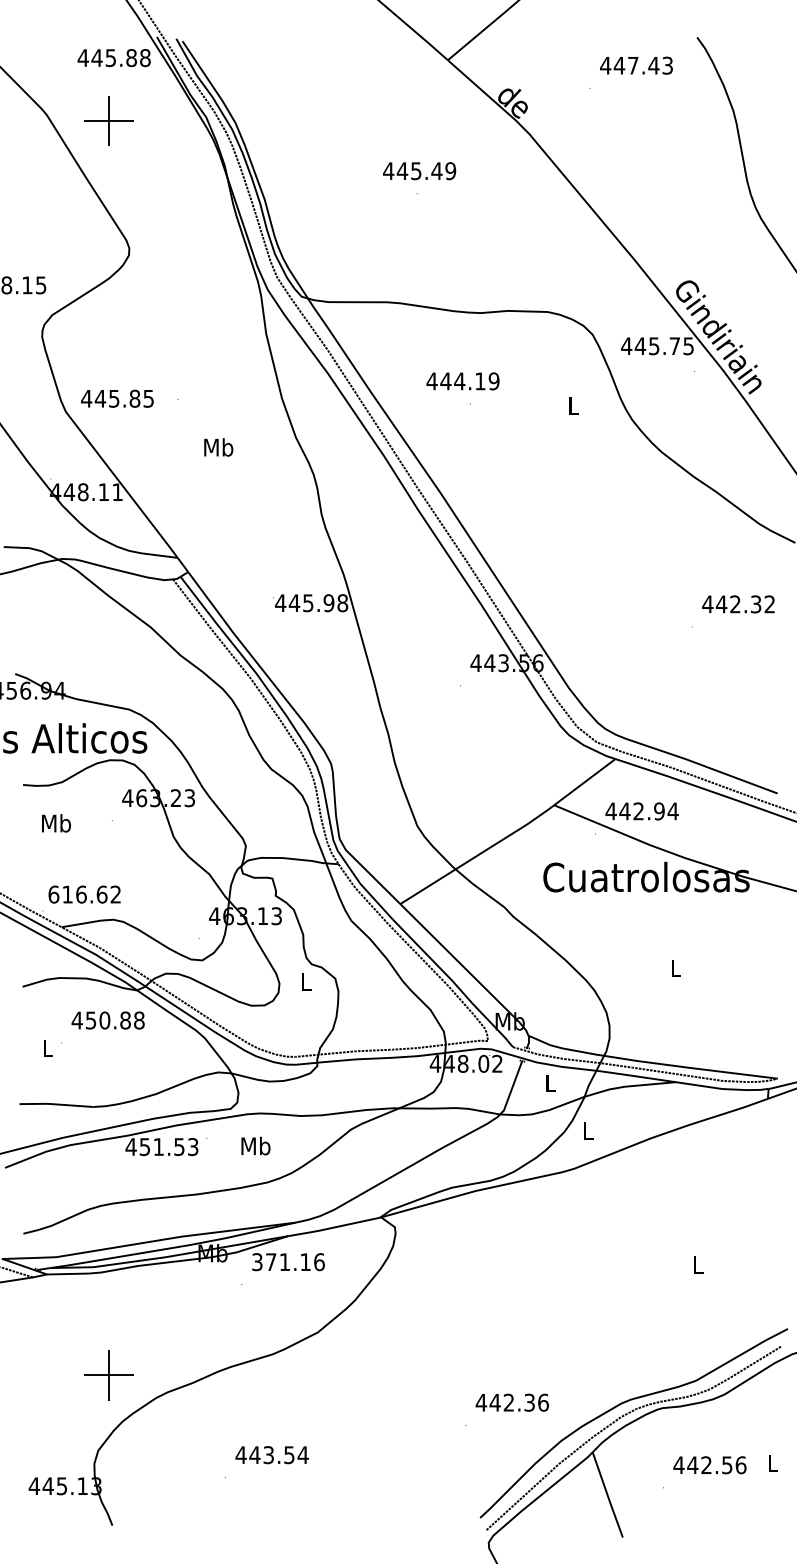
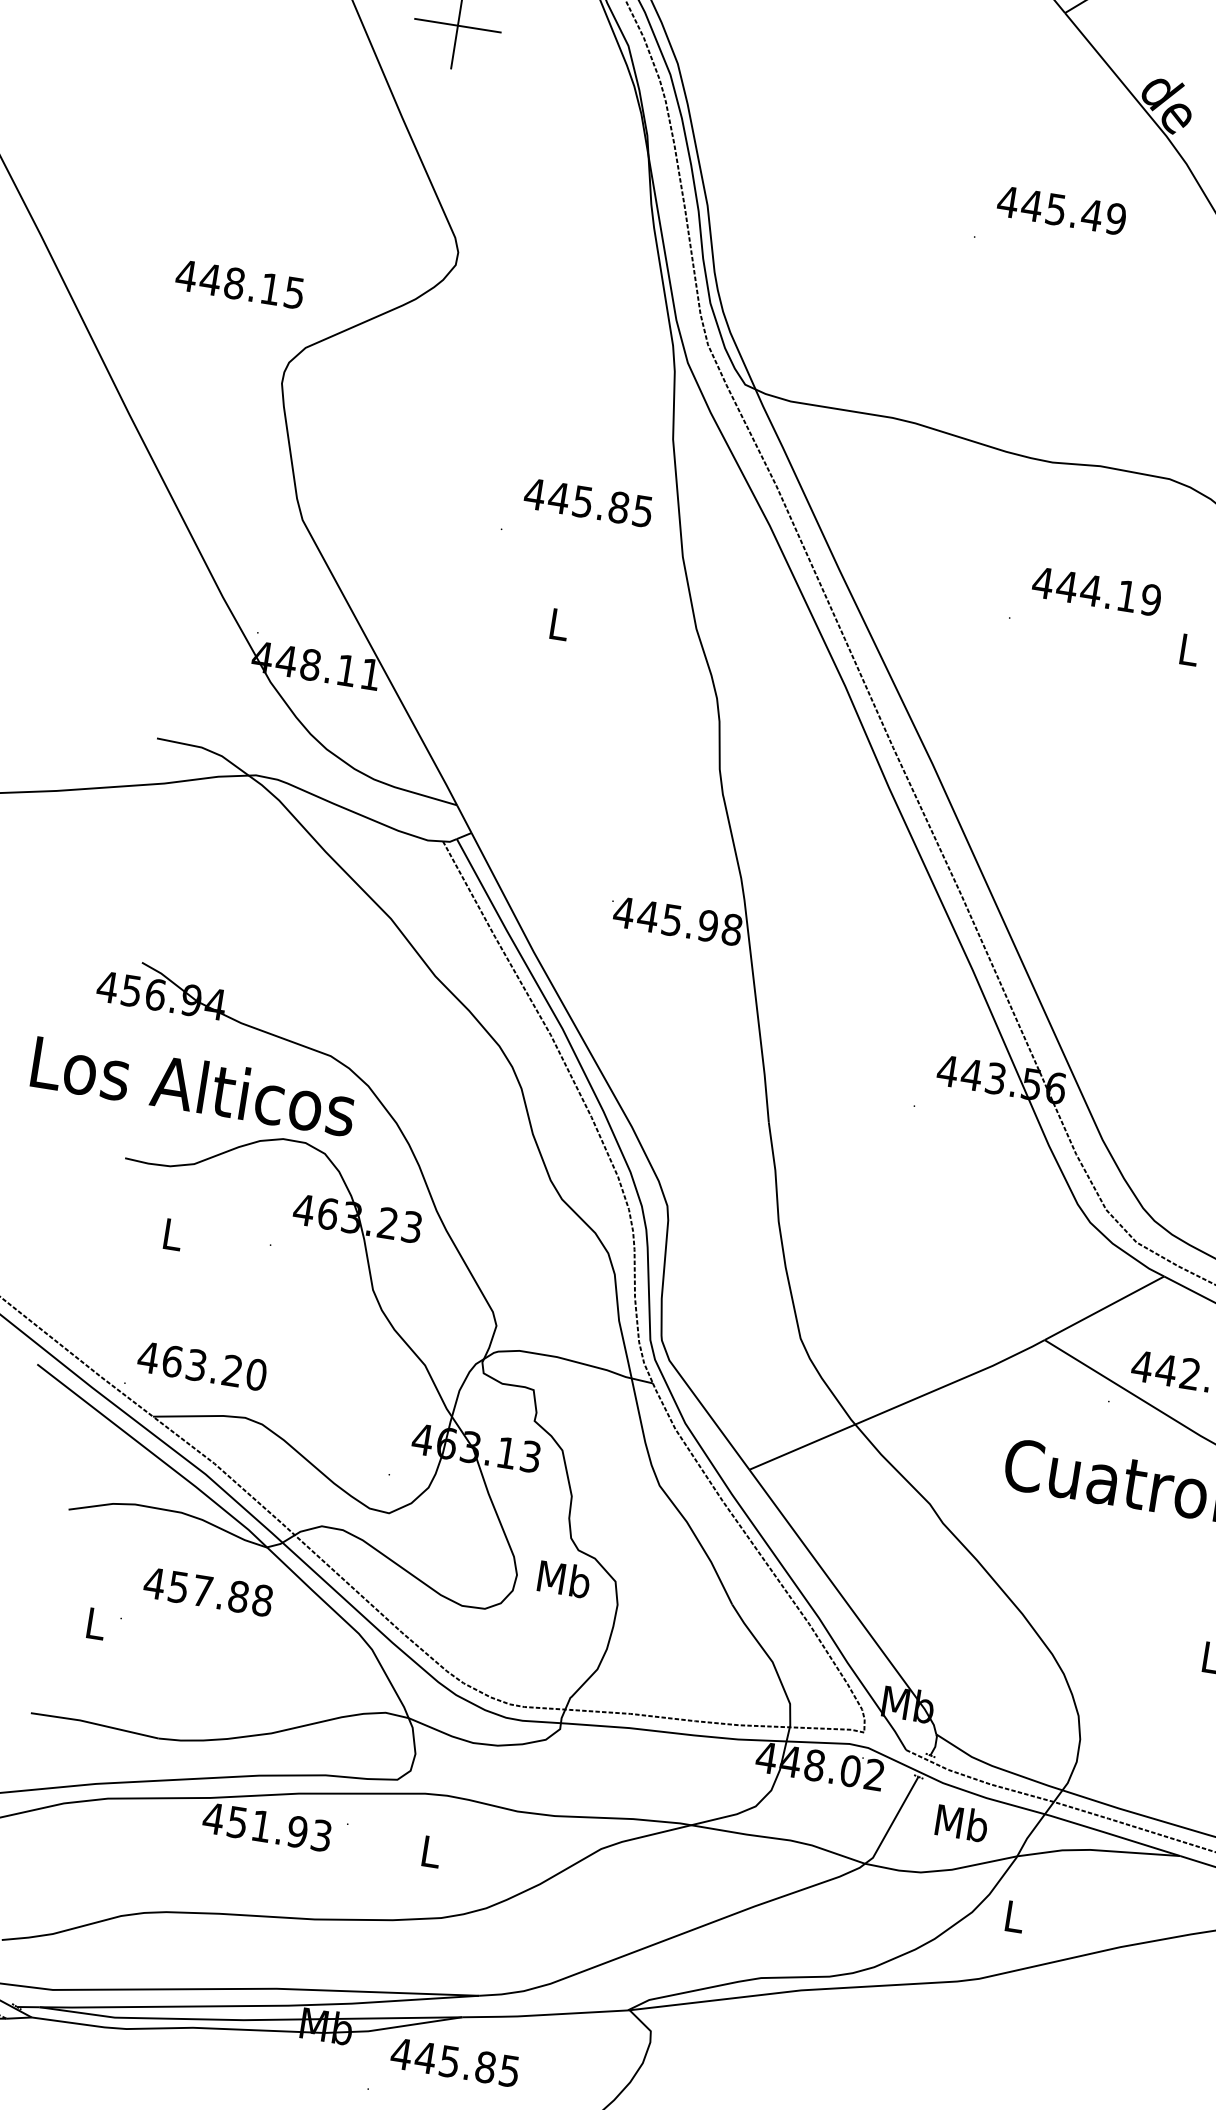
text: (419, 171) -> (1061, 211), moved
text: (462, 381) -> (1095, 591), moved
text: (117, 398) -> (588, 502), moved
text: (218, 447) -> (558, 624), Mb -> L
text: (56, 823) -> (172, 1234), Mb -> L
text: (84, 894) -> (201, 1365), 616.62 -> 463.20
text: (305, 981) -> (562, 1578), L -> Mb
text: (104, 1020) -> (201, 1590), 450.88 -> 457.88
text: (550, 1082) -> (961, 1821), L -> Mb
text: (255, 1145) -> (430, 1850), Mb -> L
text: (179, 1146) -> (297, 1831), 451.53 -> 451.93
text: (287, 1262) -> (453, 2062), 371.16 -> 445.85

